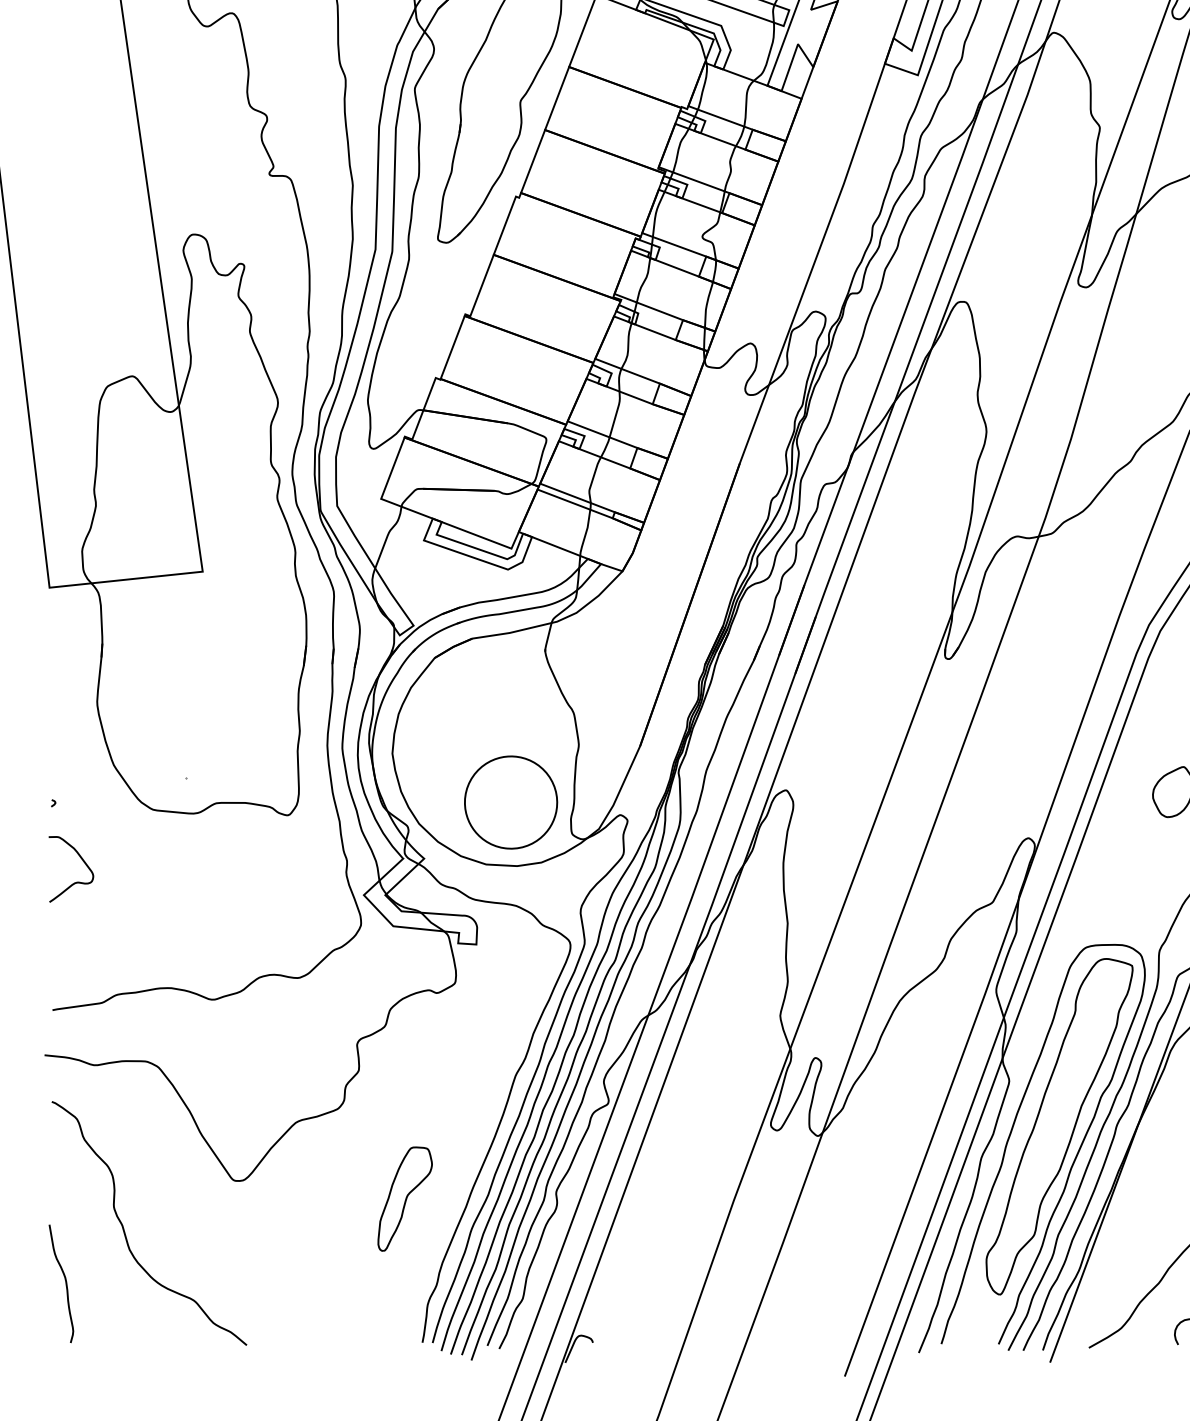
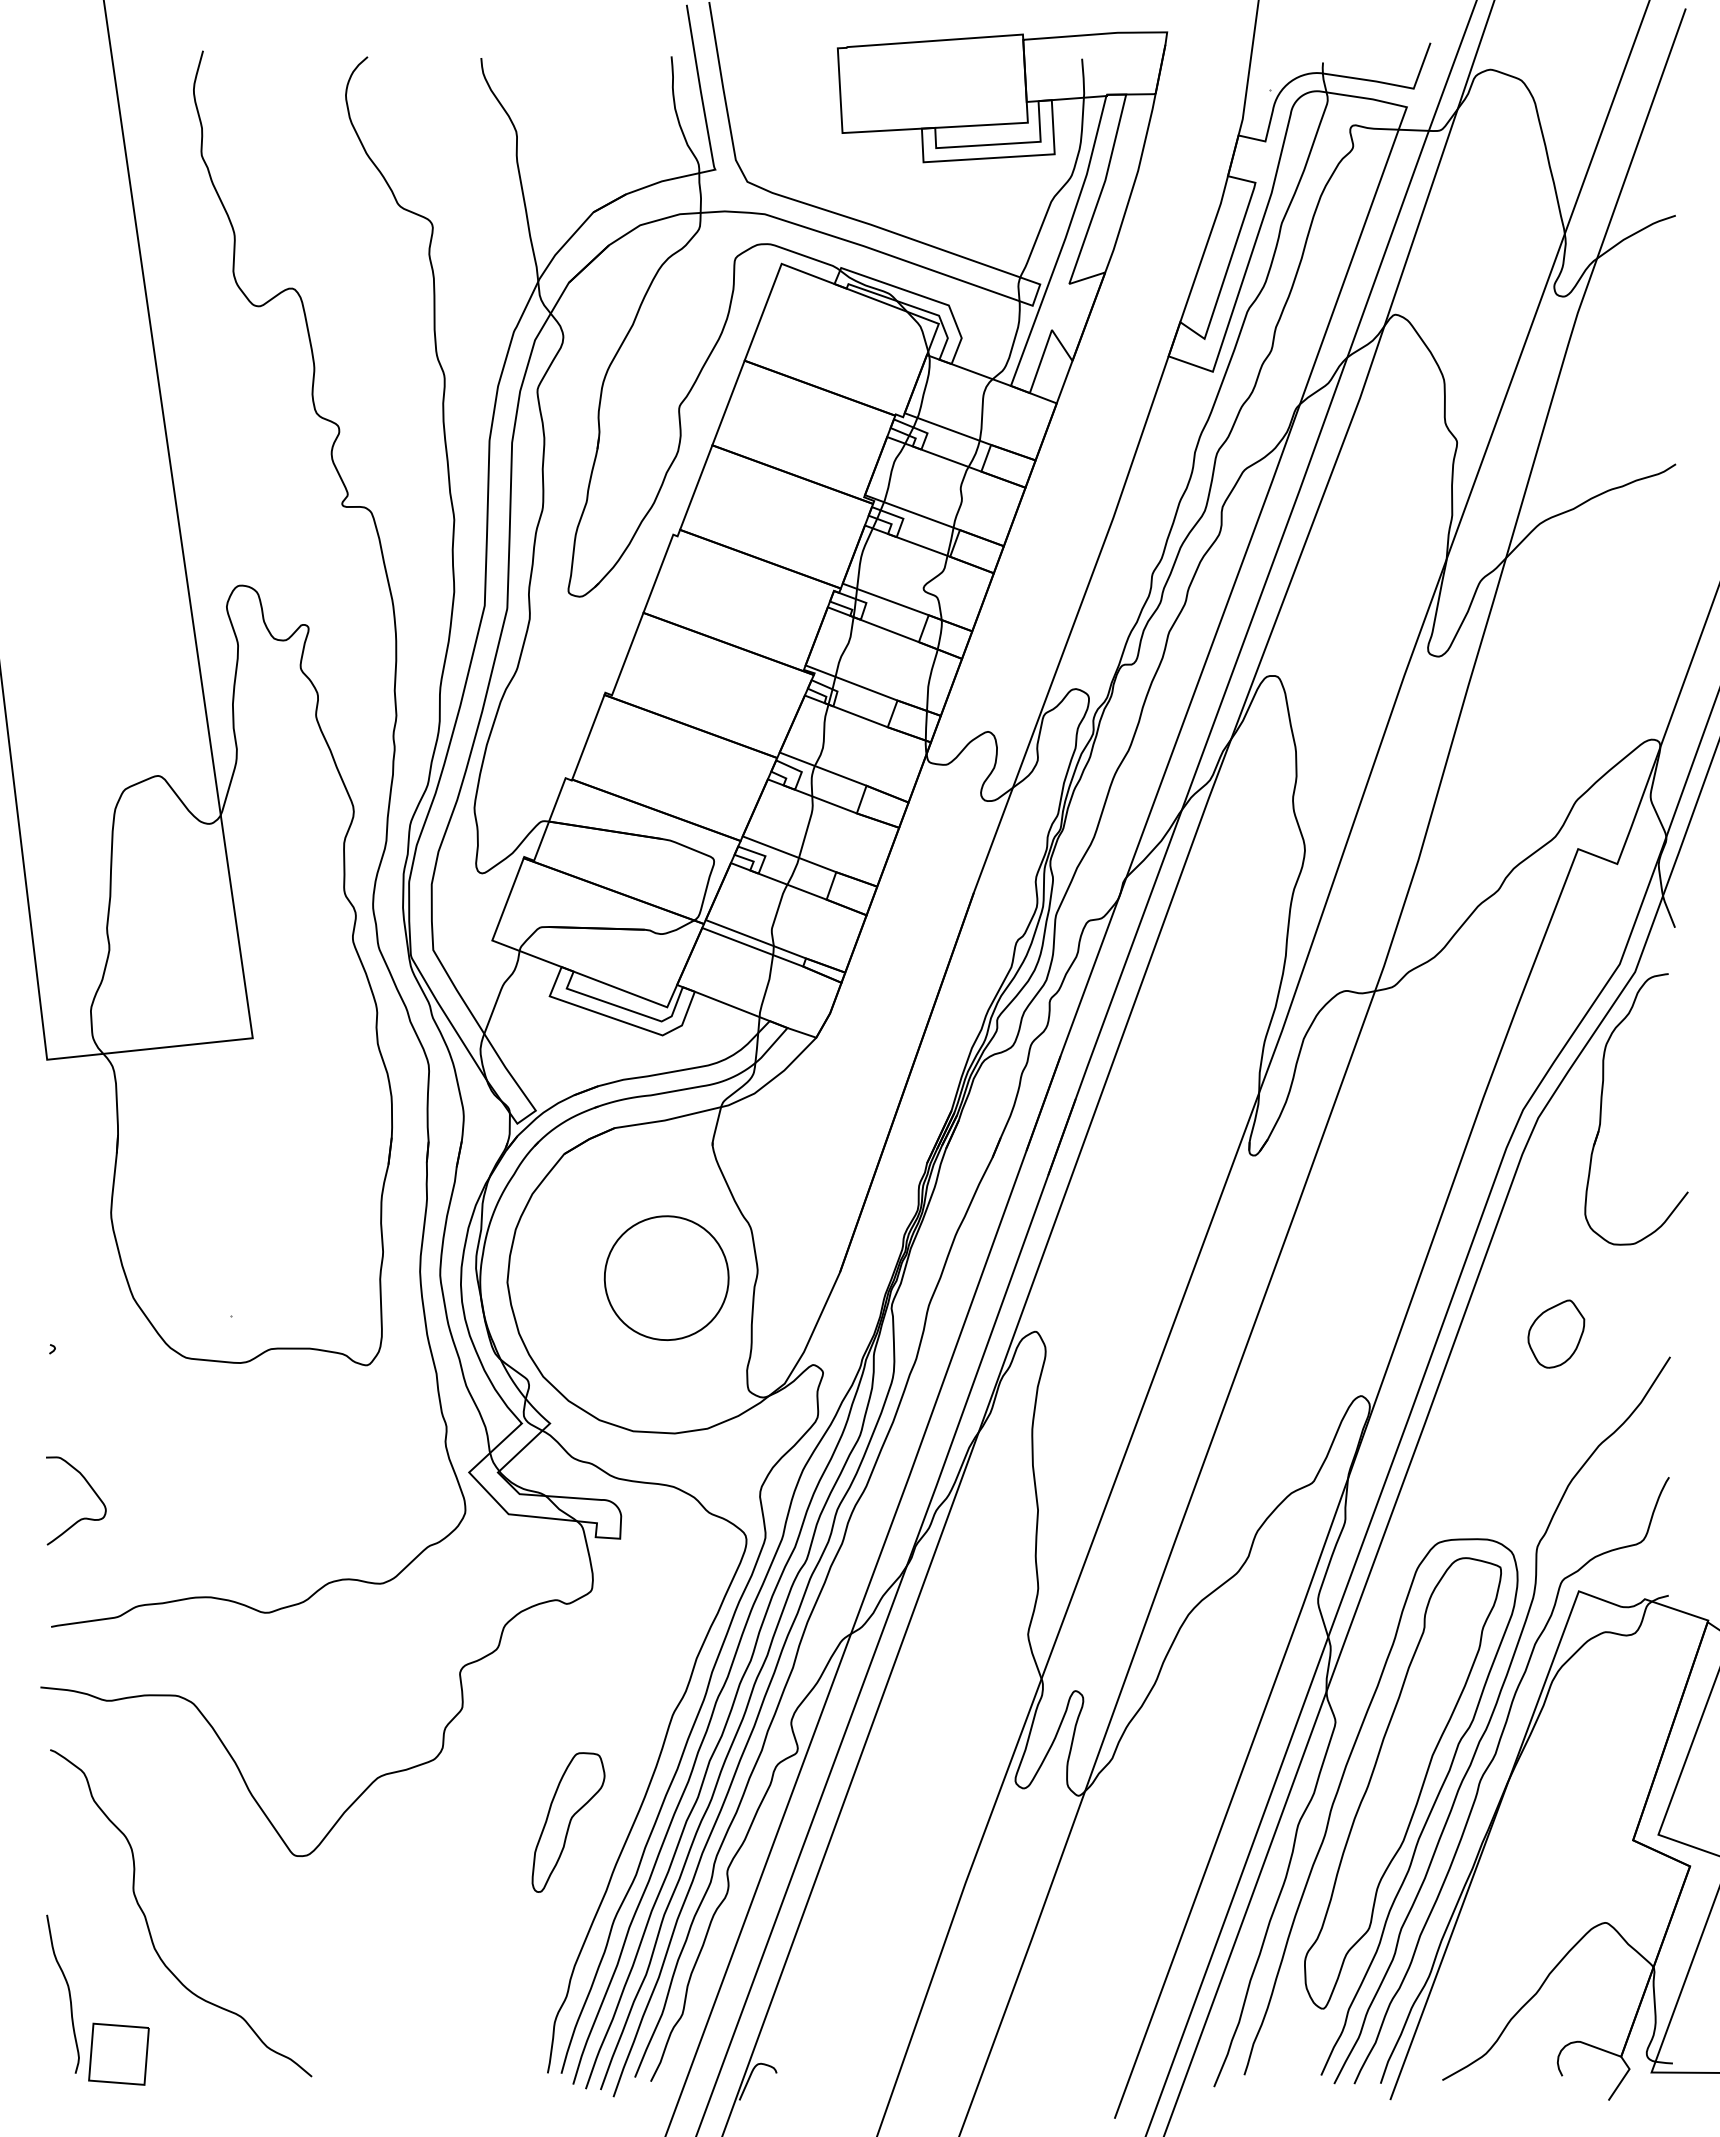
part: (510, 802) -> (666, 1277), moved
curve: (74, 882) -> (80, 1518), moved
part: (405, 1199) -> (568, 1822), moved
part: (102, 1327) -> (118, 2053), added

